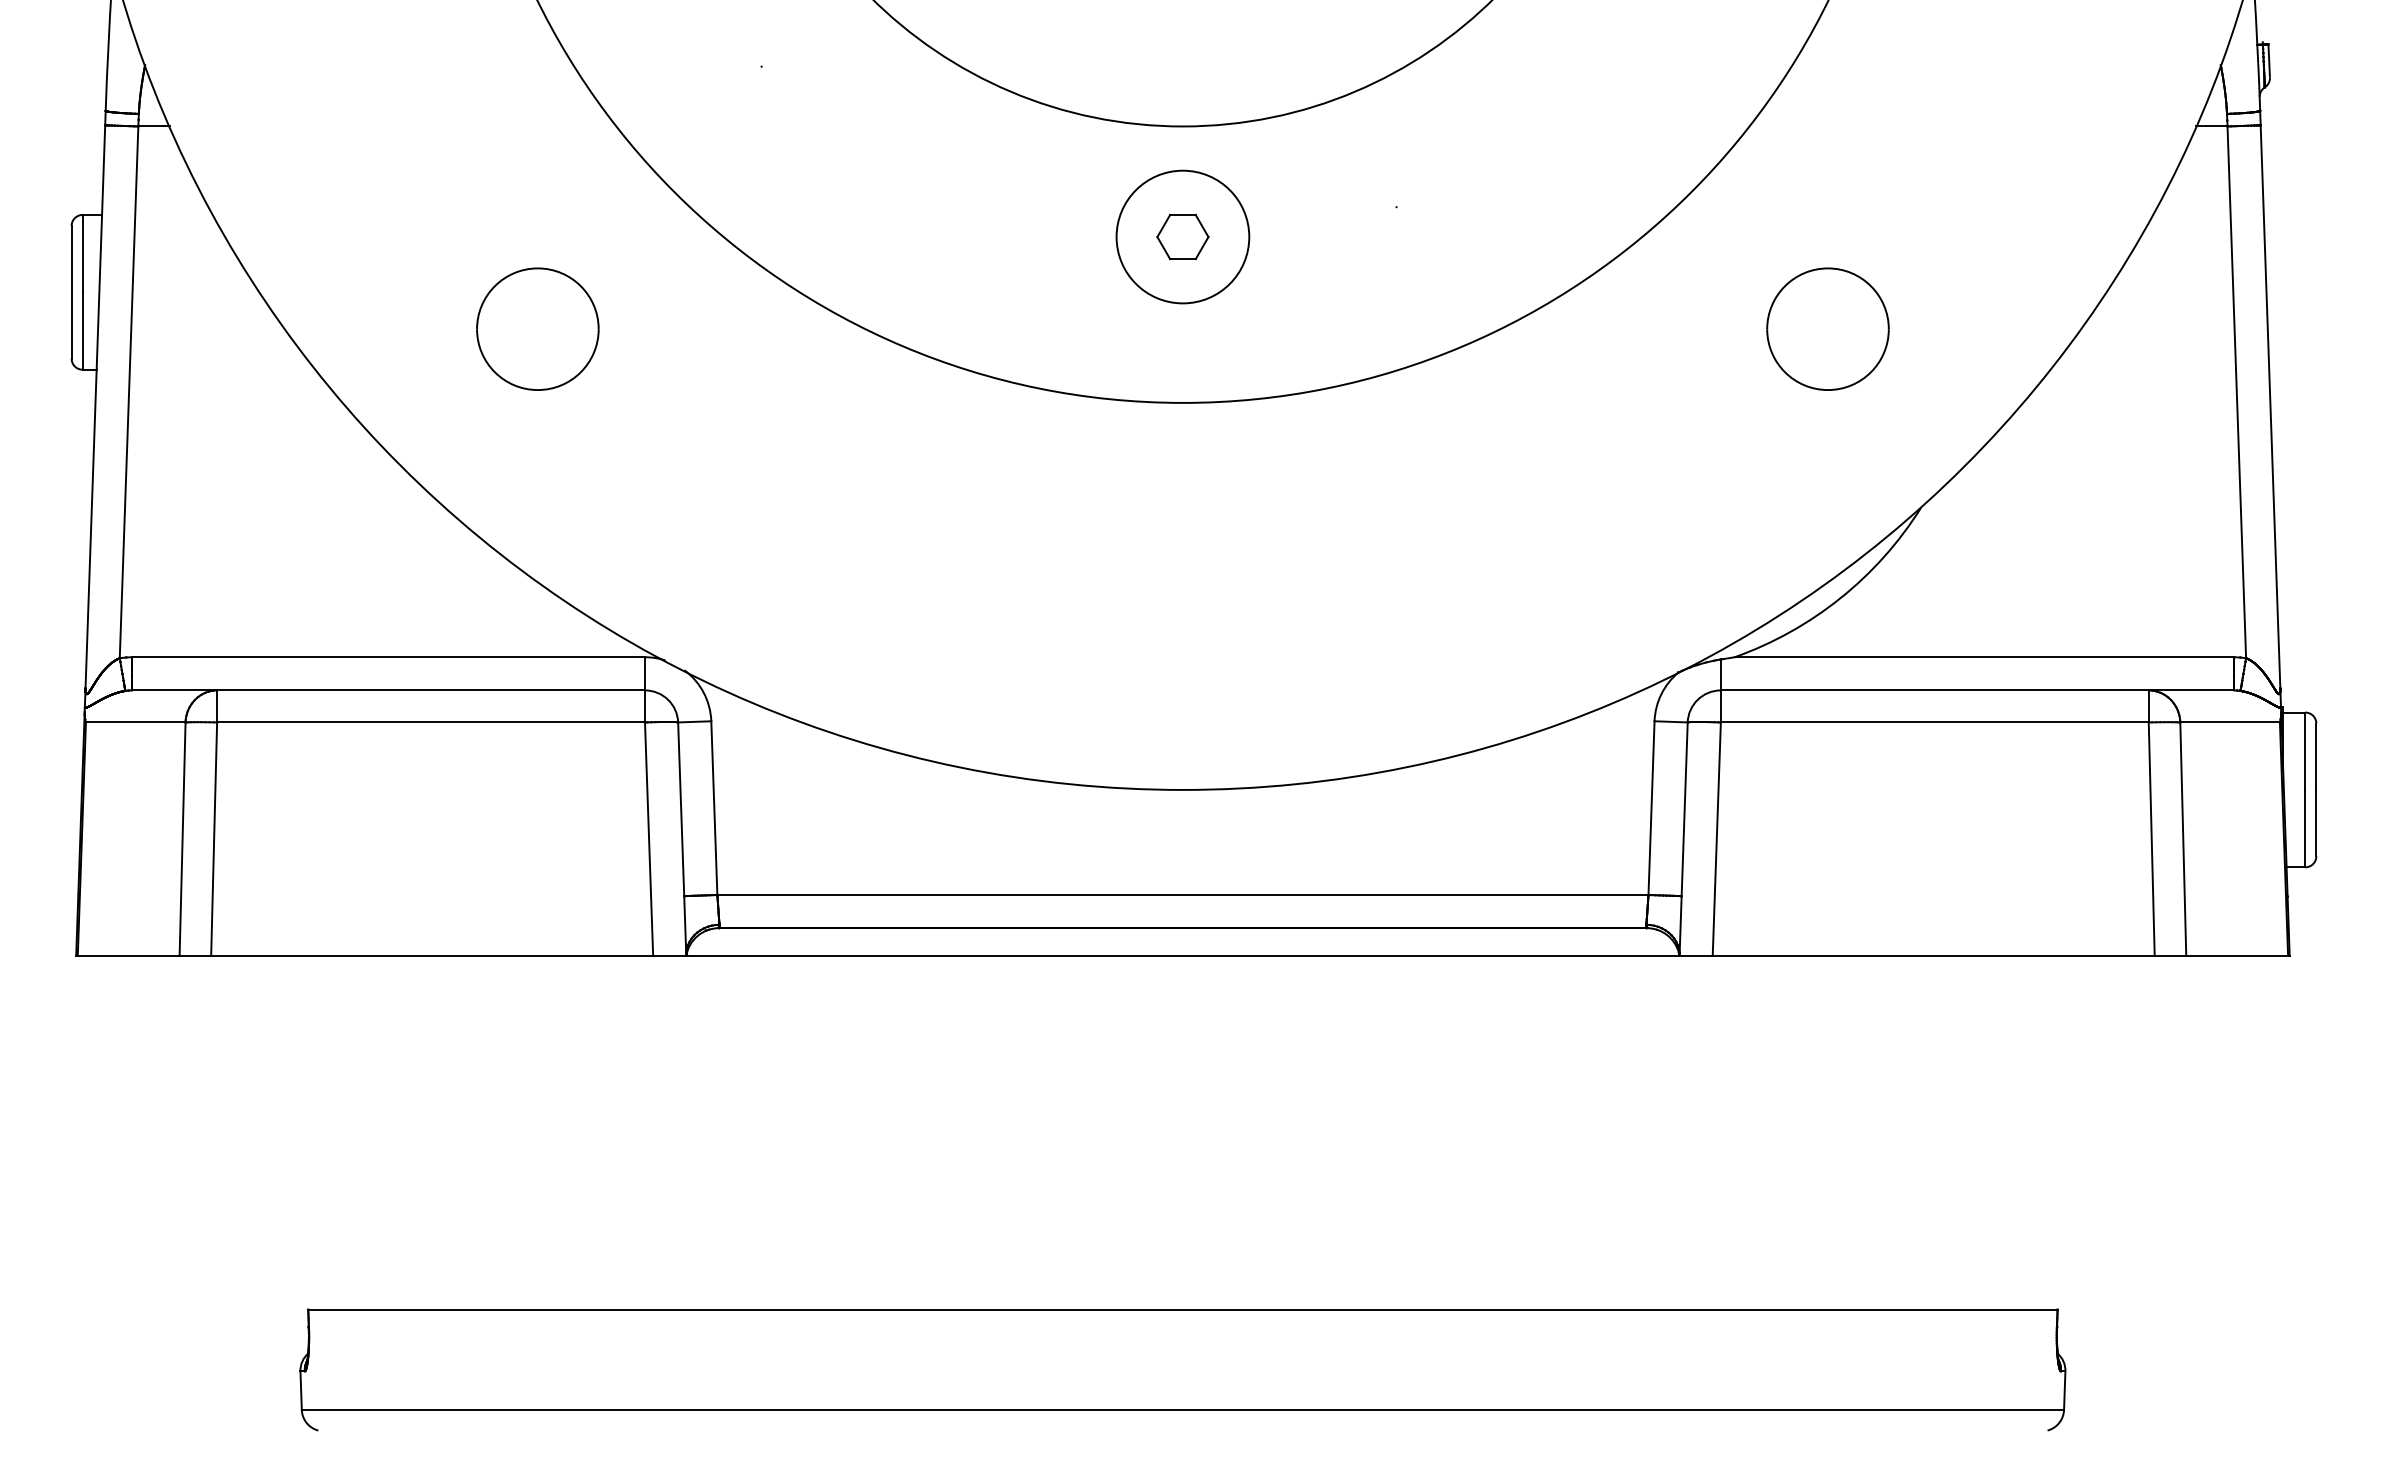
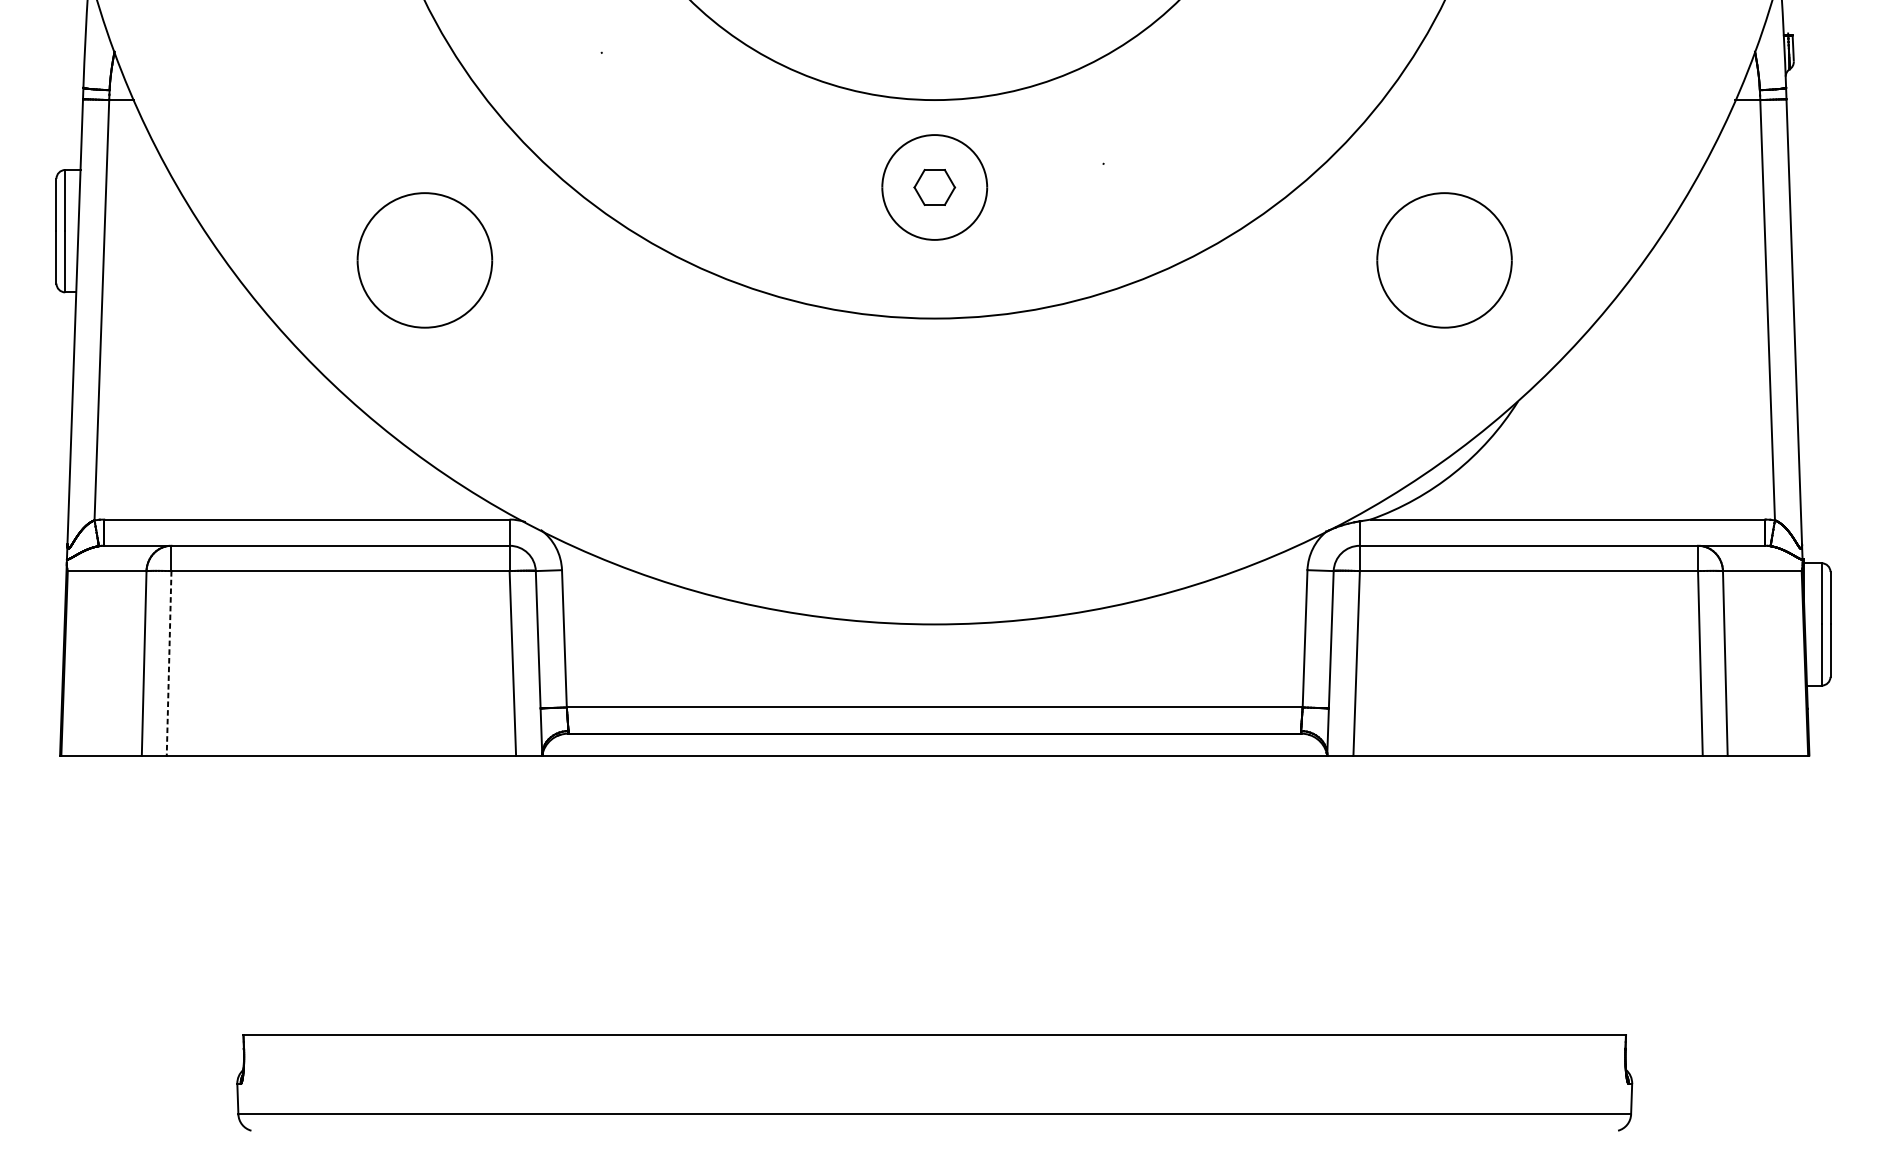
part: (537, 328) -> (424, 259), size x1.4
part: (1827, 328) -> (1444, 259), size x1.4
line: (214, 839) -> (169, 663), solid -> dashed

